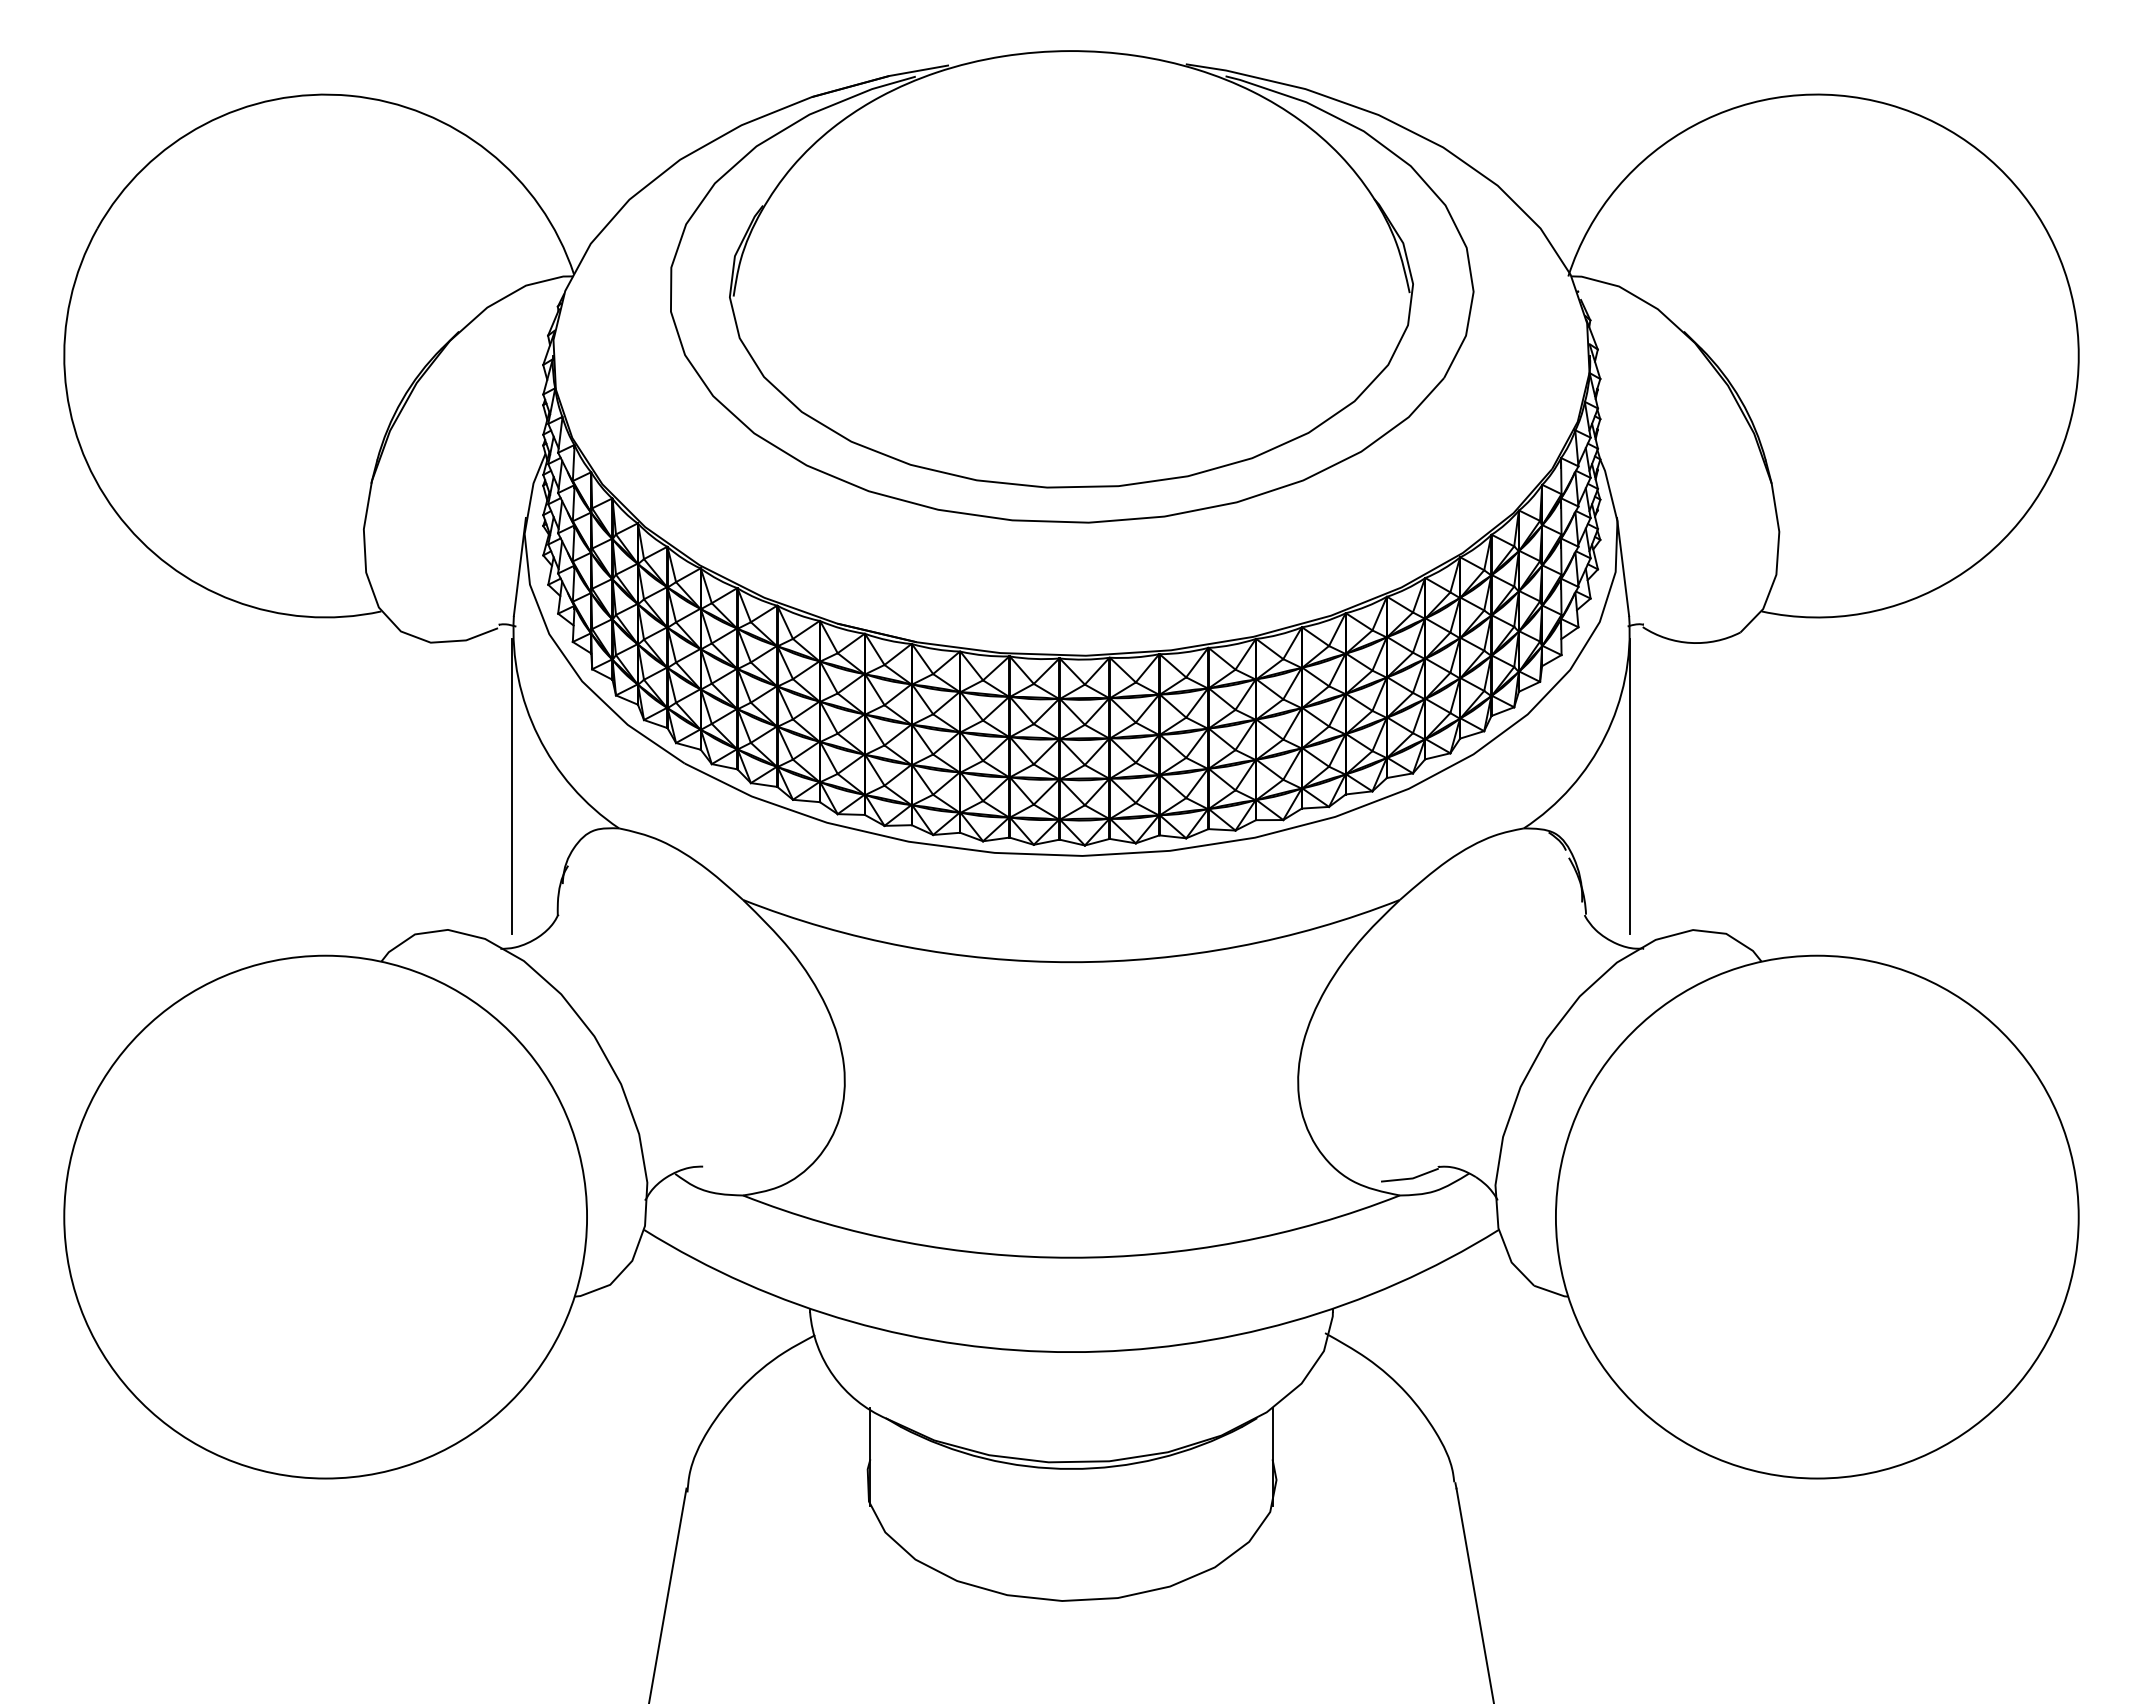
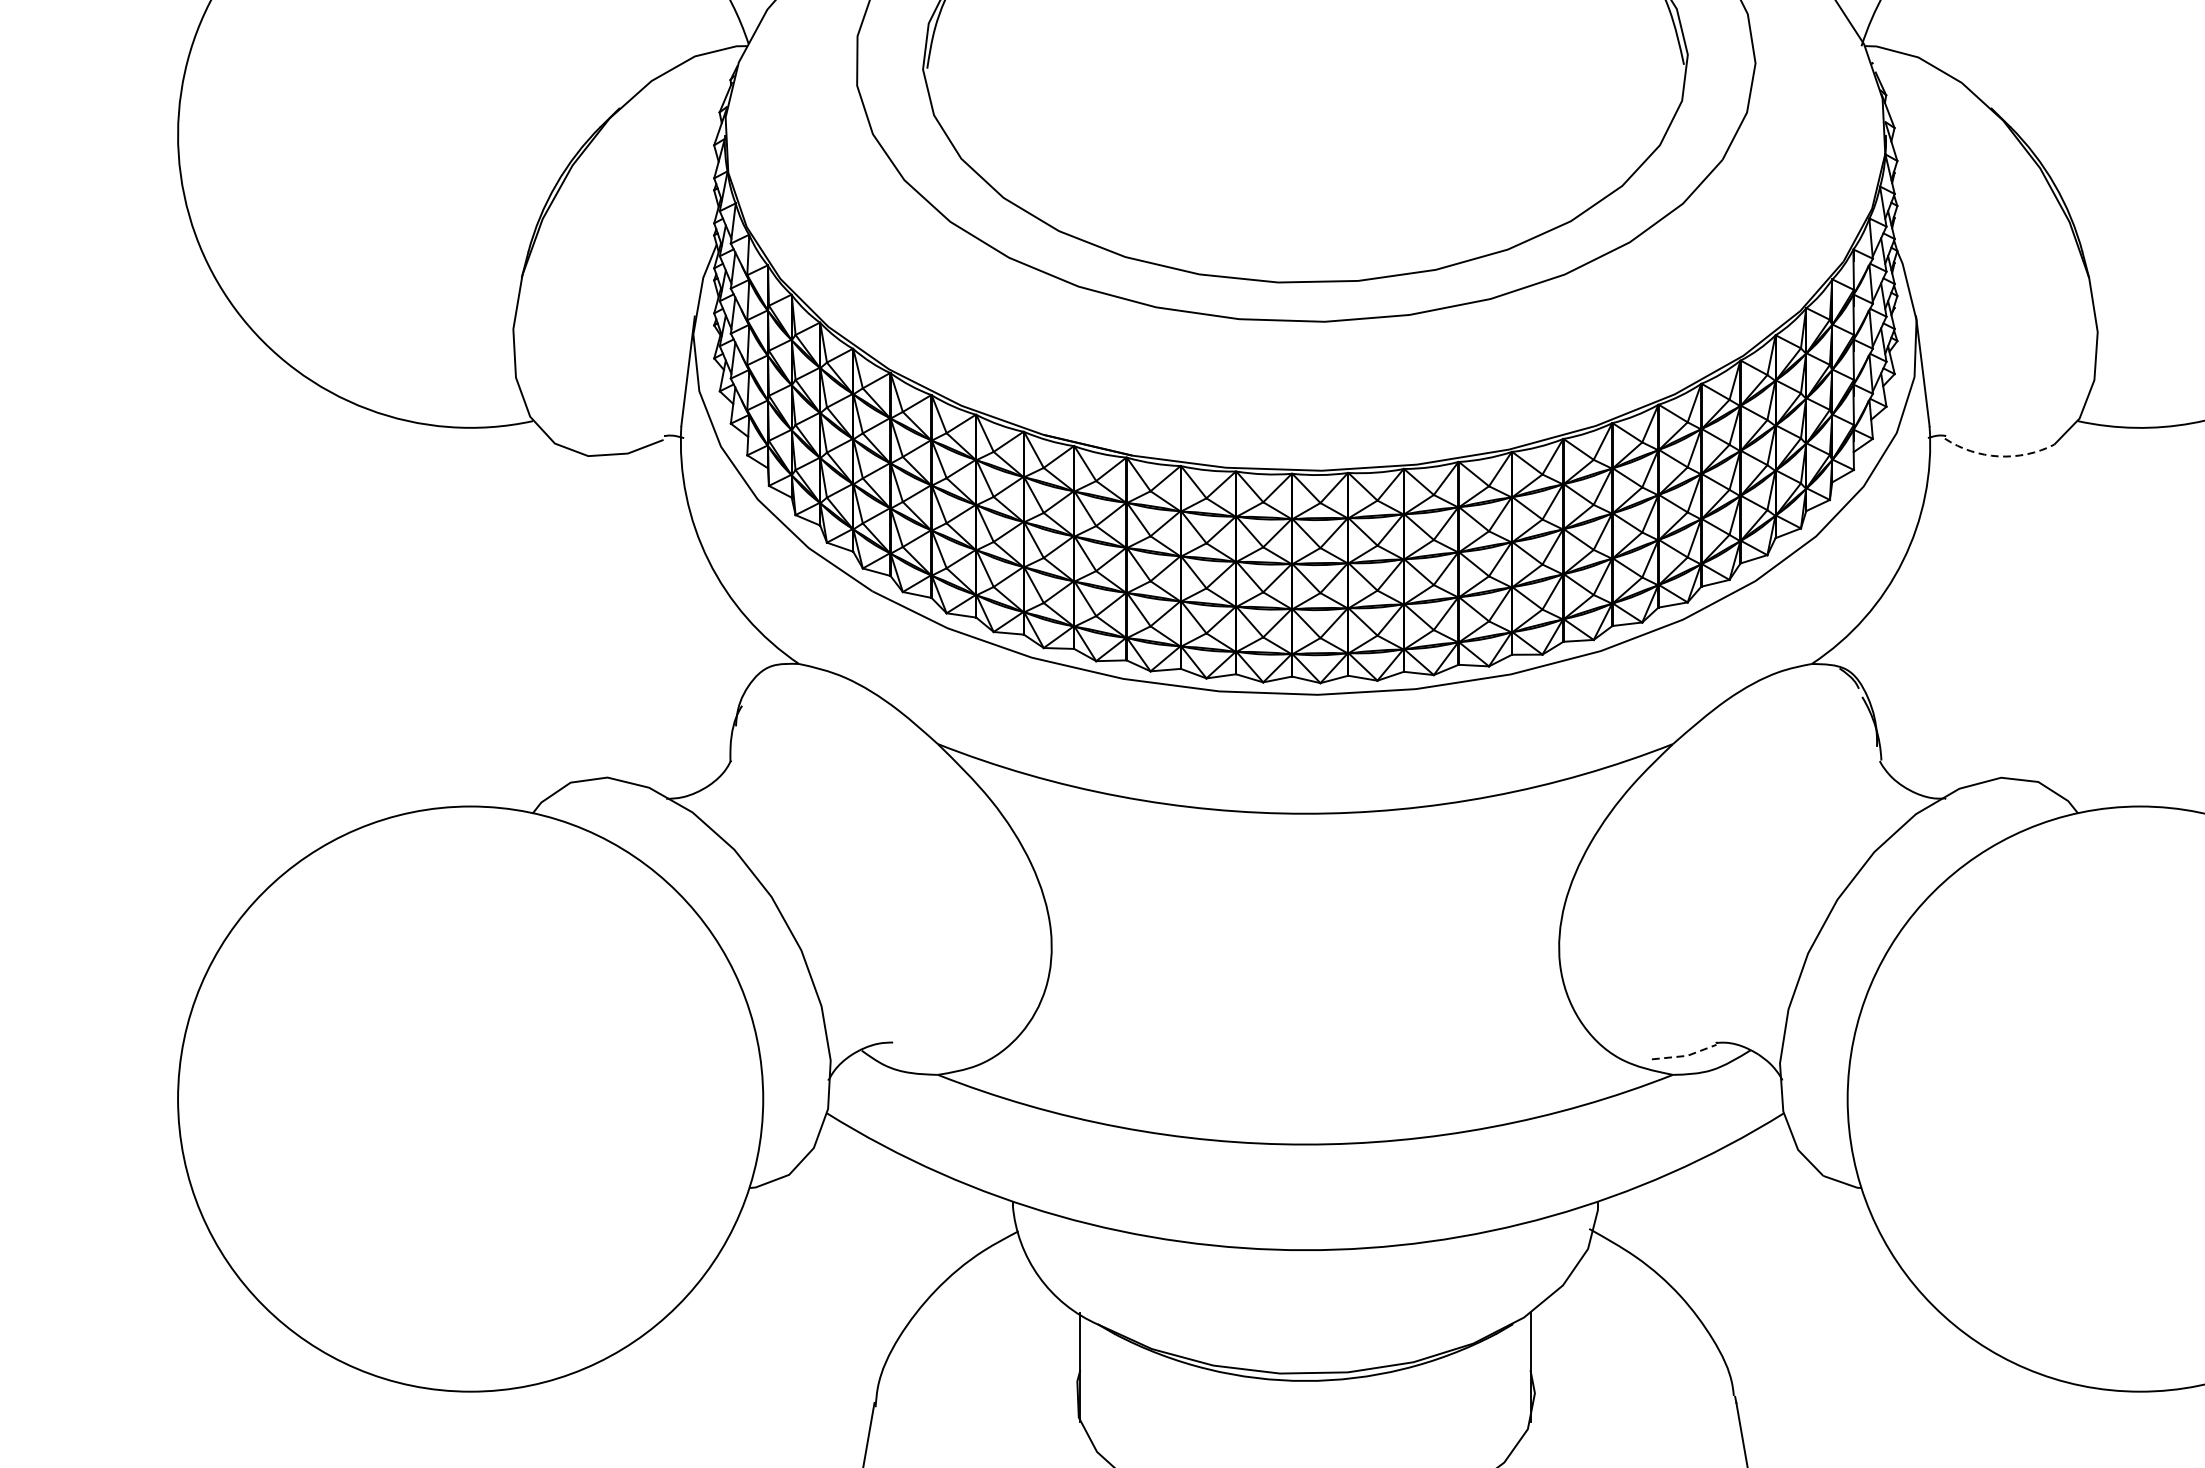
arc: (1690, 642) -> (1998, 455), solid -> dashed
line: (512, 786) -> (679, 617), removed
line: (1630, 786) -> (1931, 617), removed
line: (1410, 1178) -> (1684, 1055), solid -> dashed

